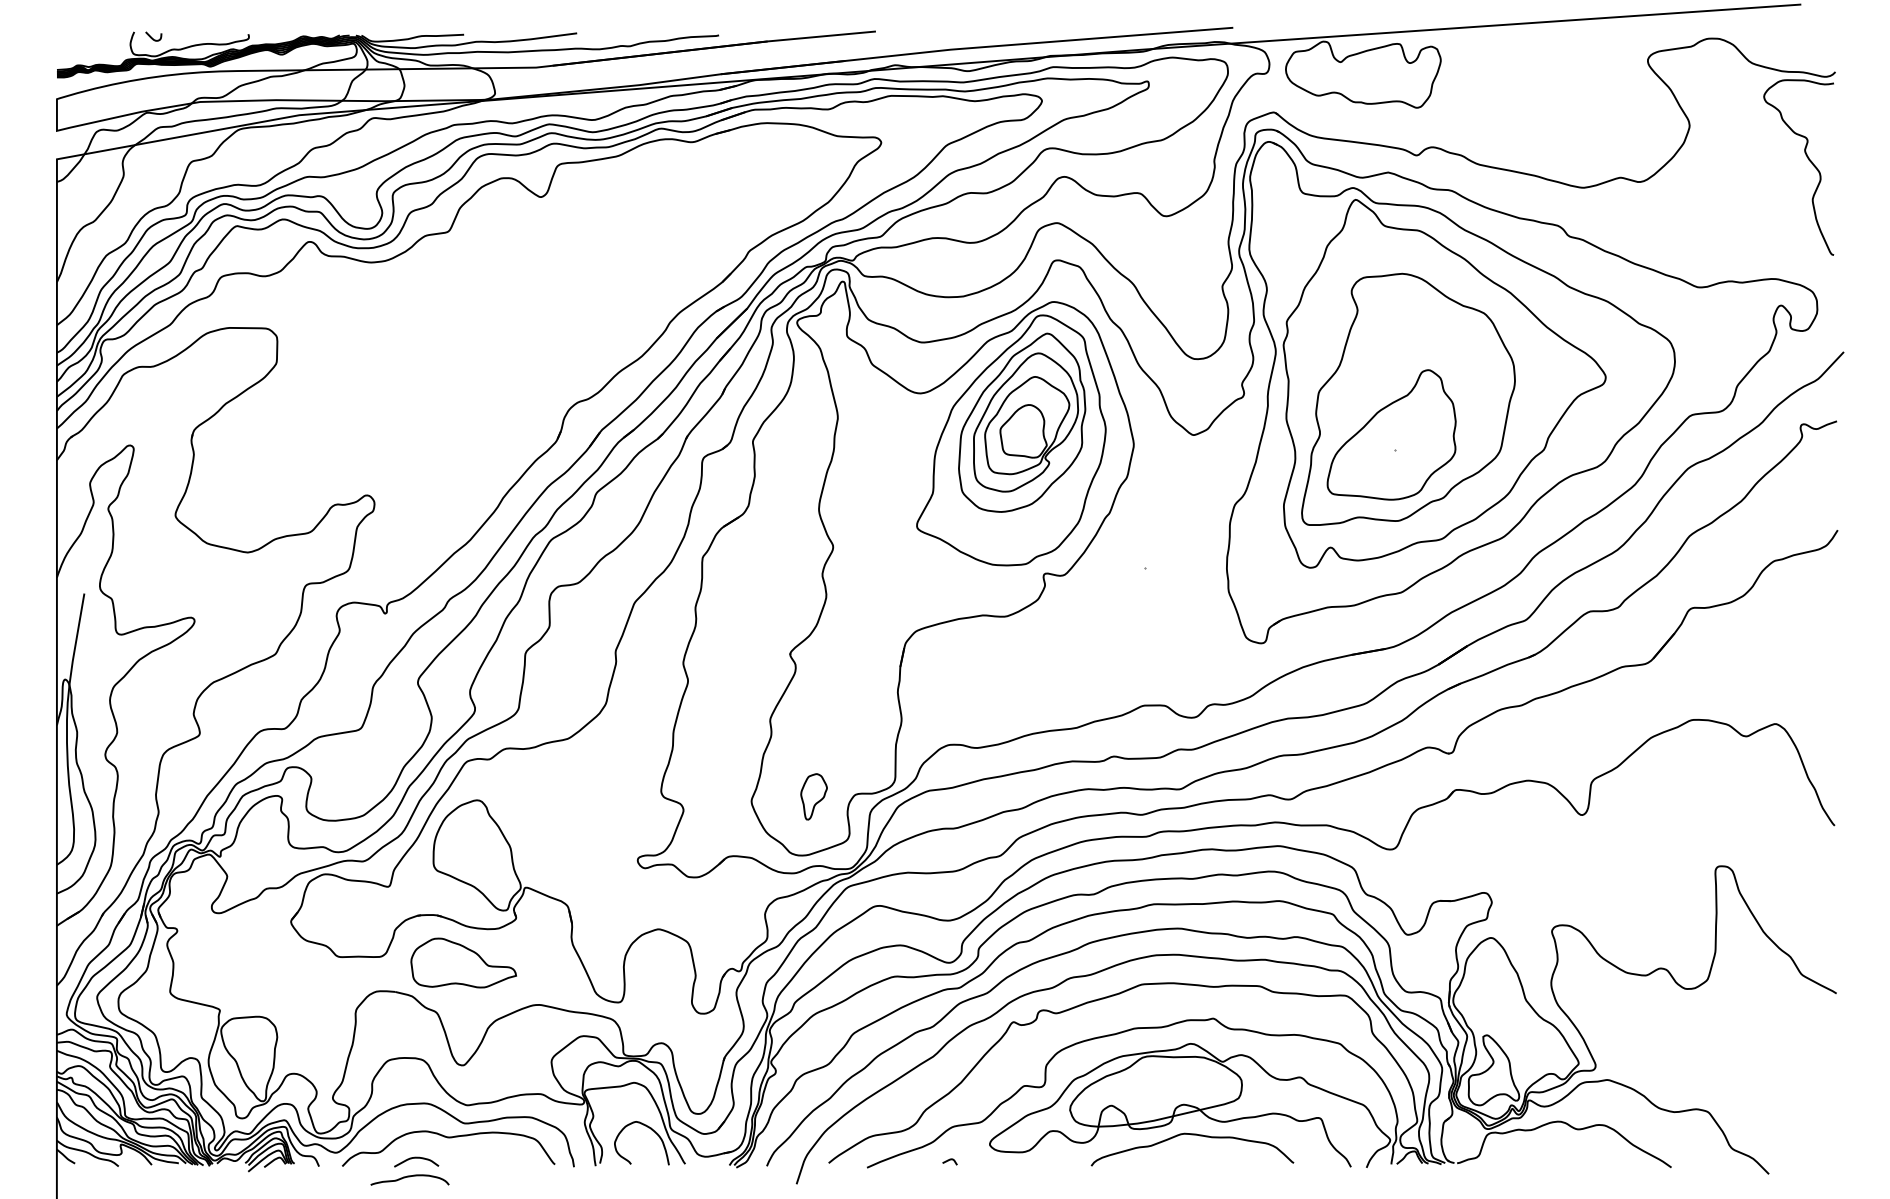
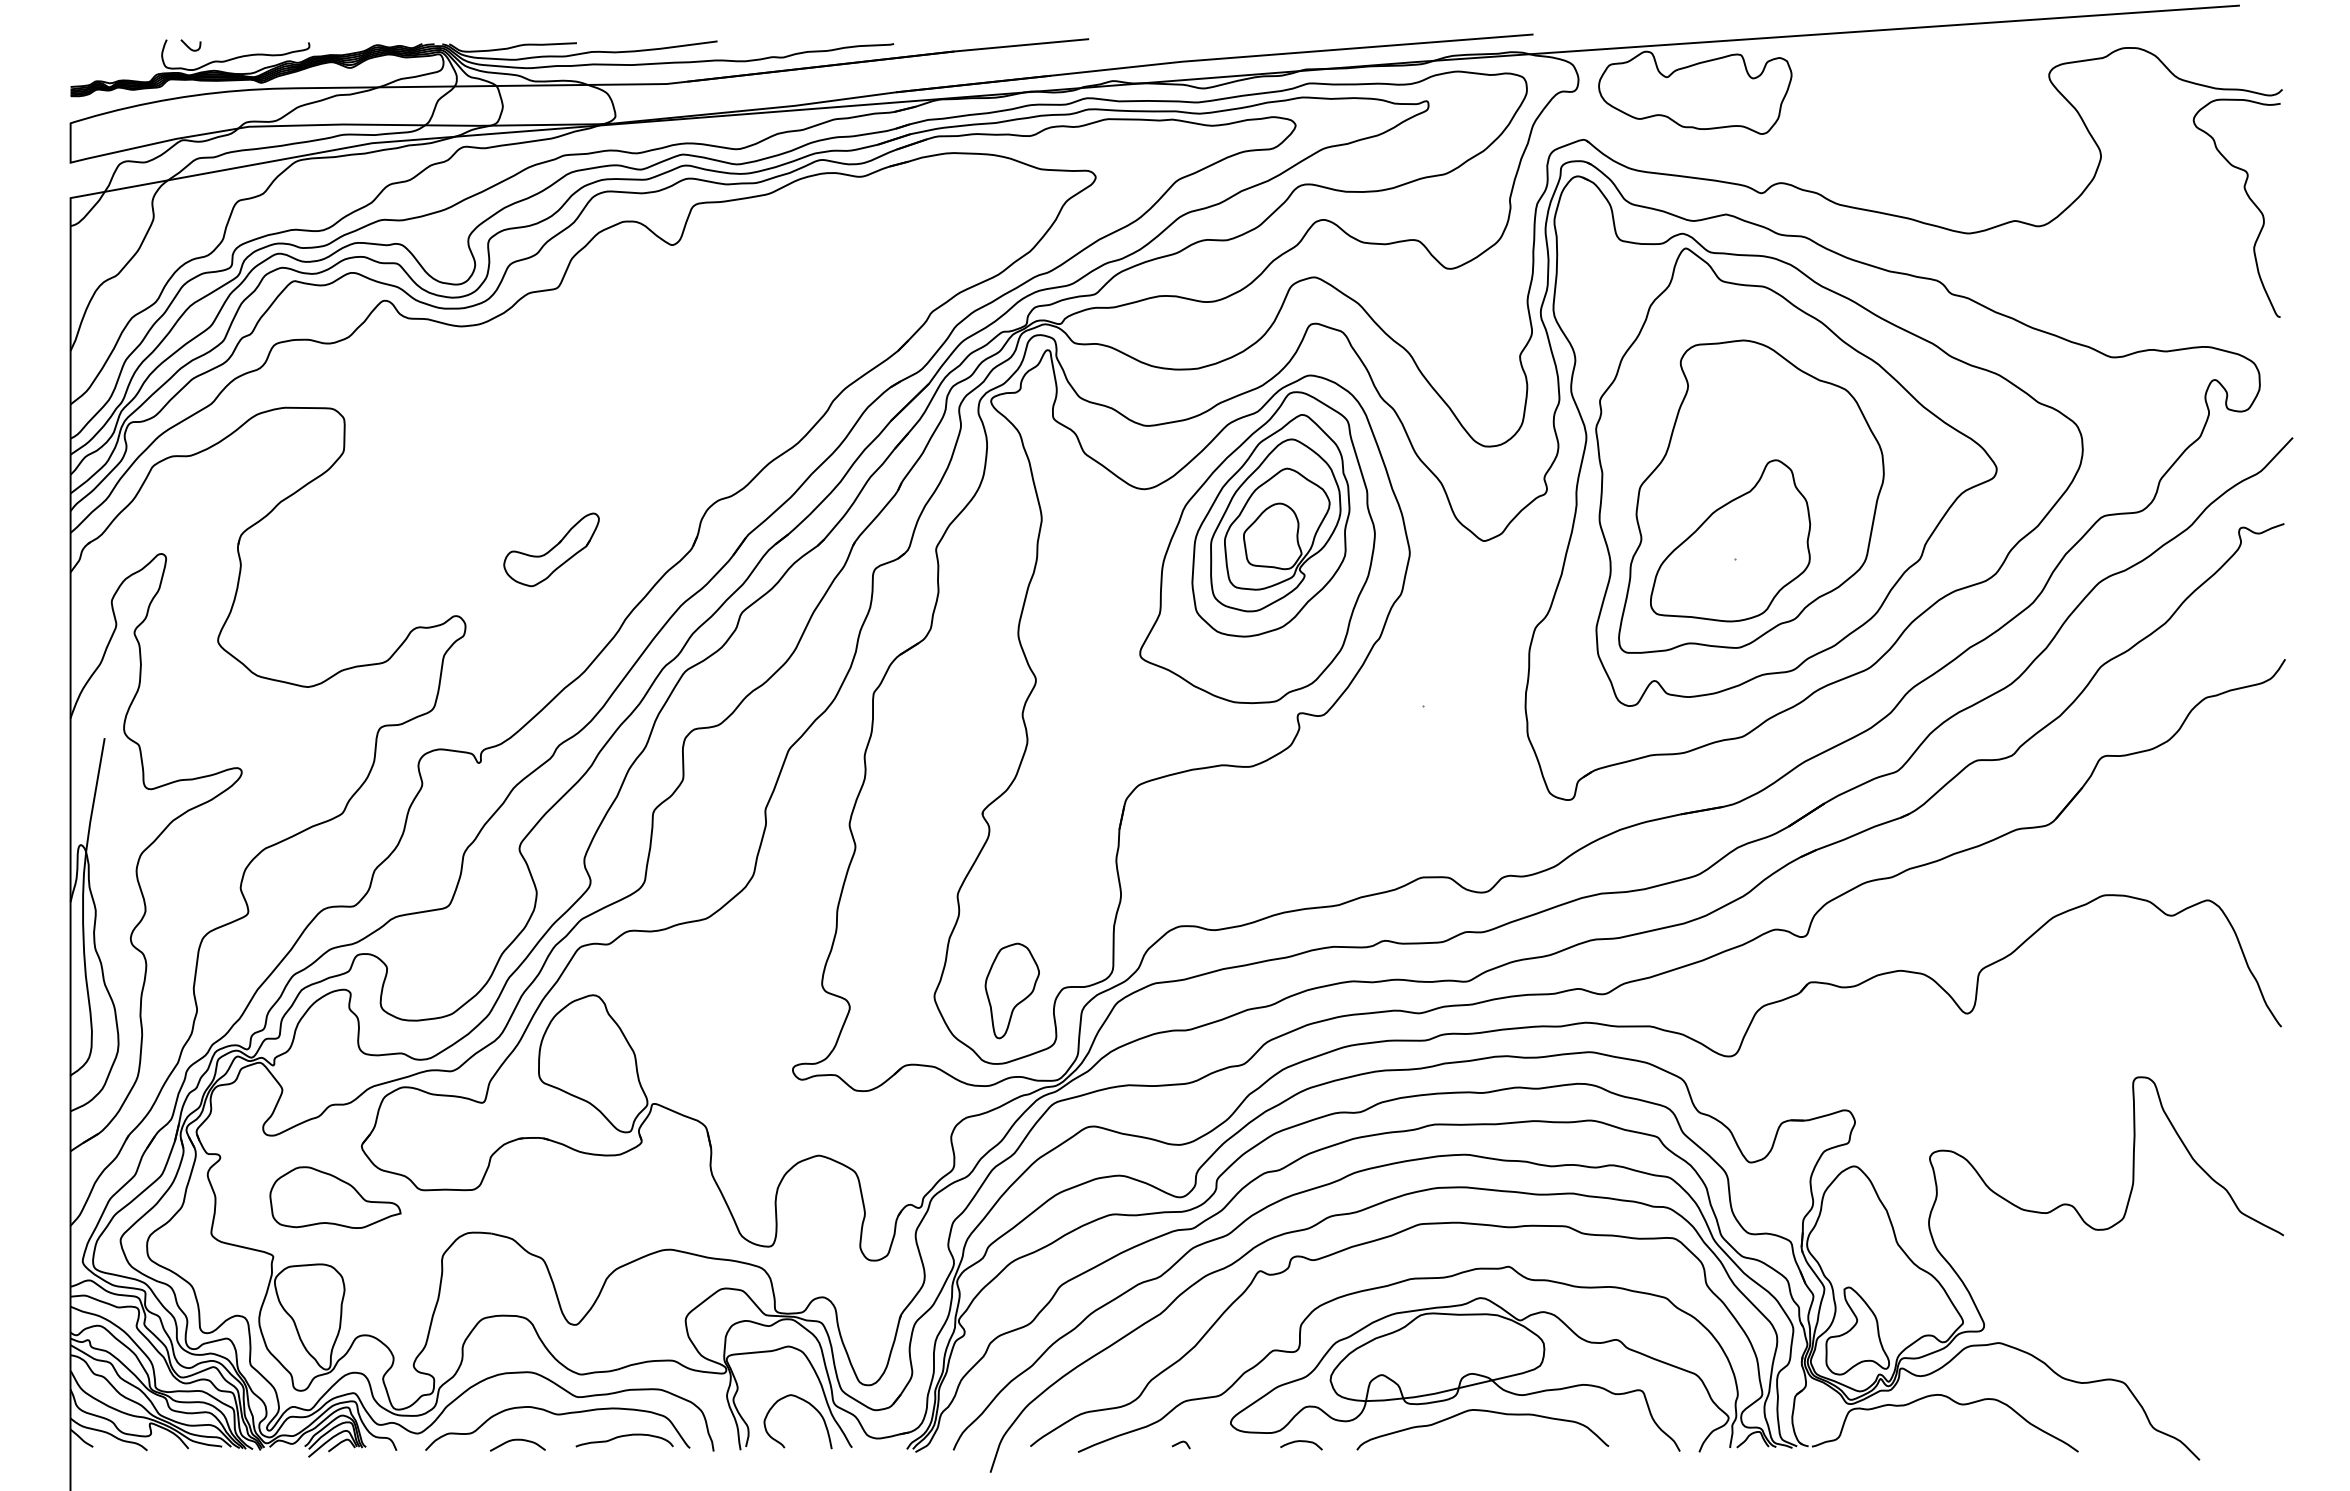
part: (443, 441) -> (551, 549), added
part: (813, 796) -> (1011, 990), size x1.67
part: (463, 962) -> (335, 1197), moved
curve: (1047, 1159) -> (1302, 1442), added
curve: (409, 1176) -> (624, 1436), moved

